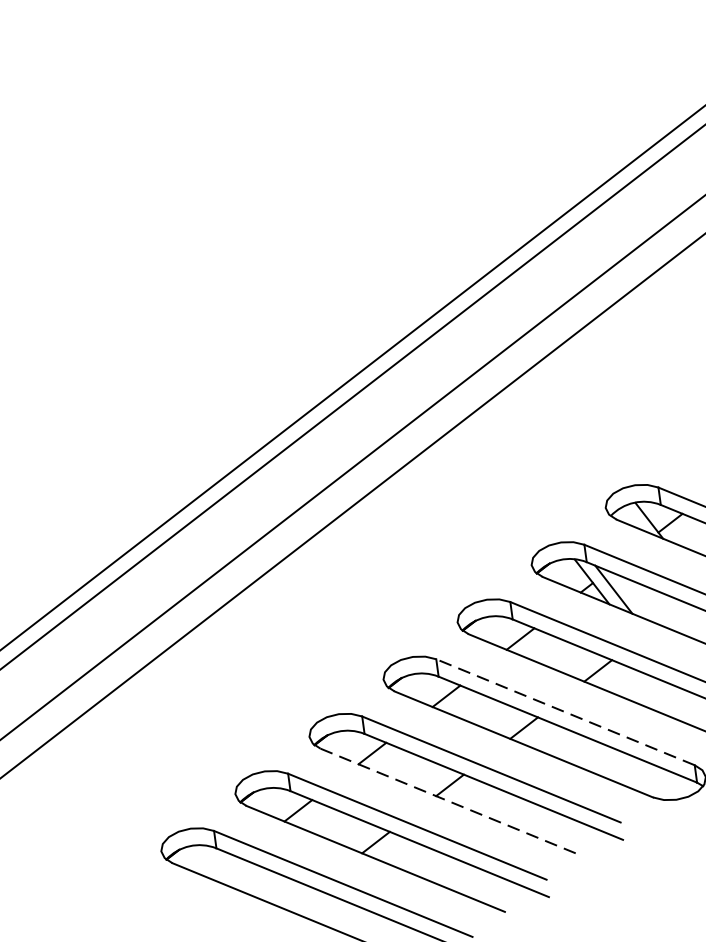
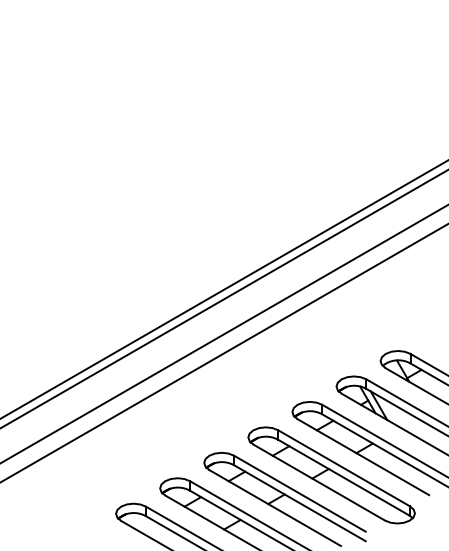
line: (566, 712) -> (344, 468), dashed -> solid
line: (450, 802) -> (275, 508), dashed -> solid

